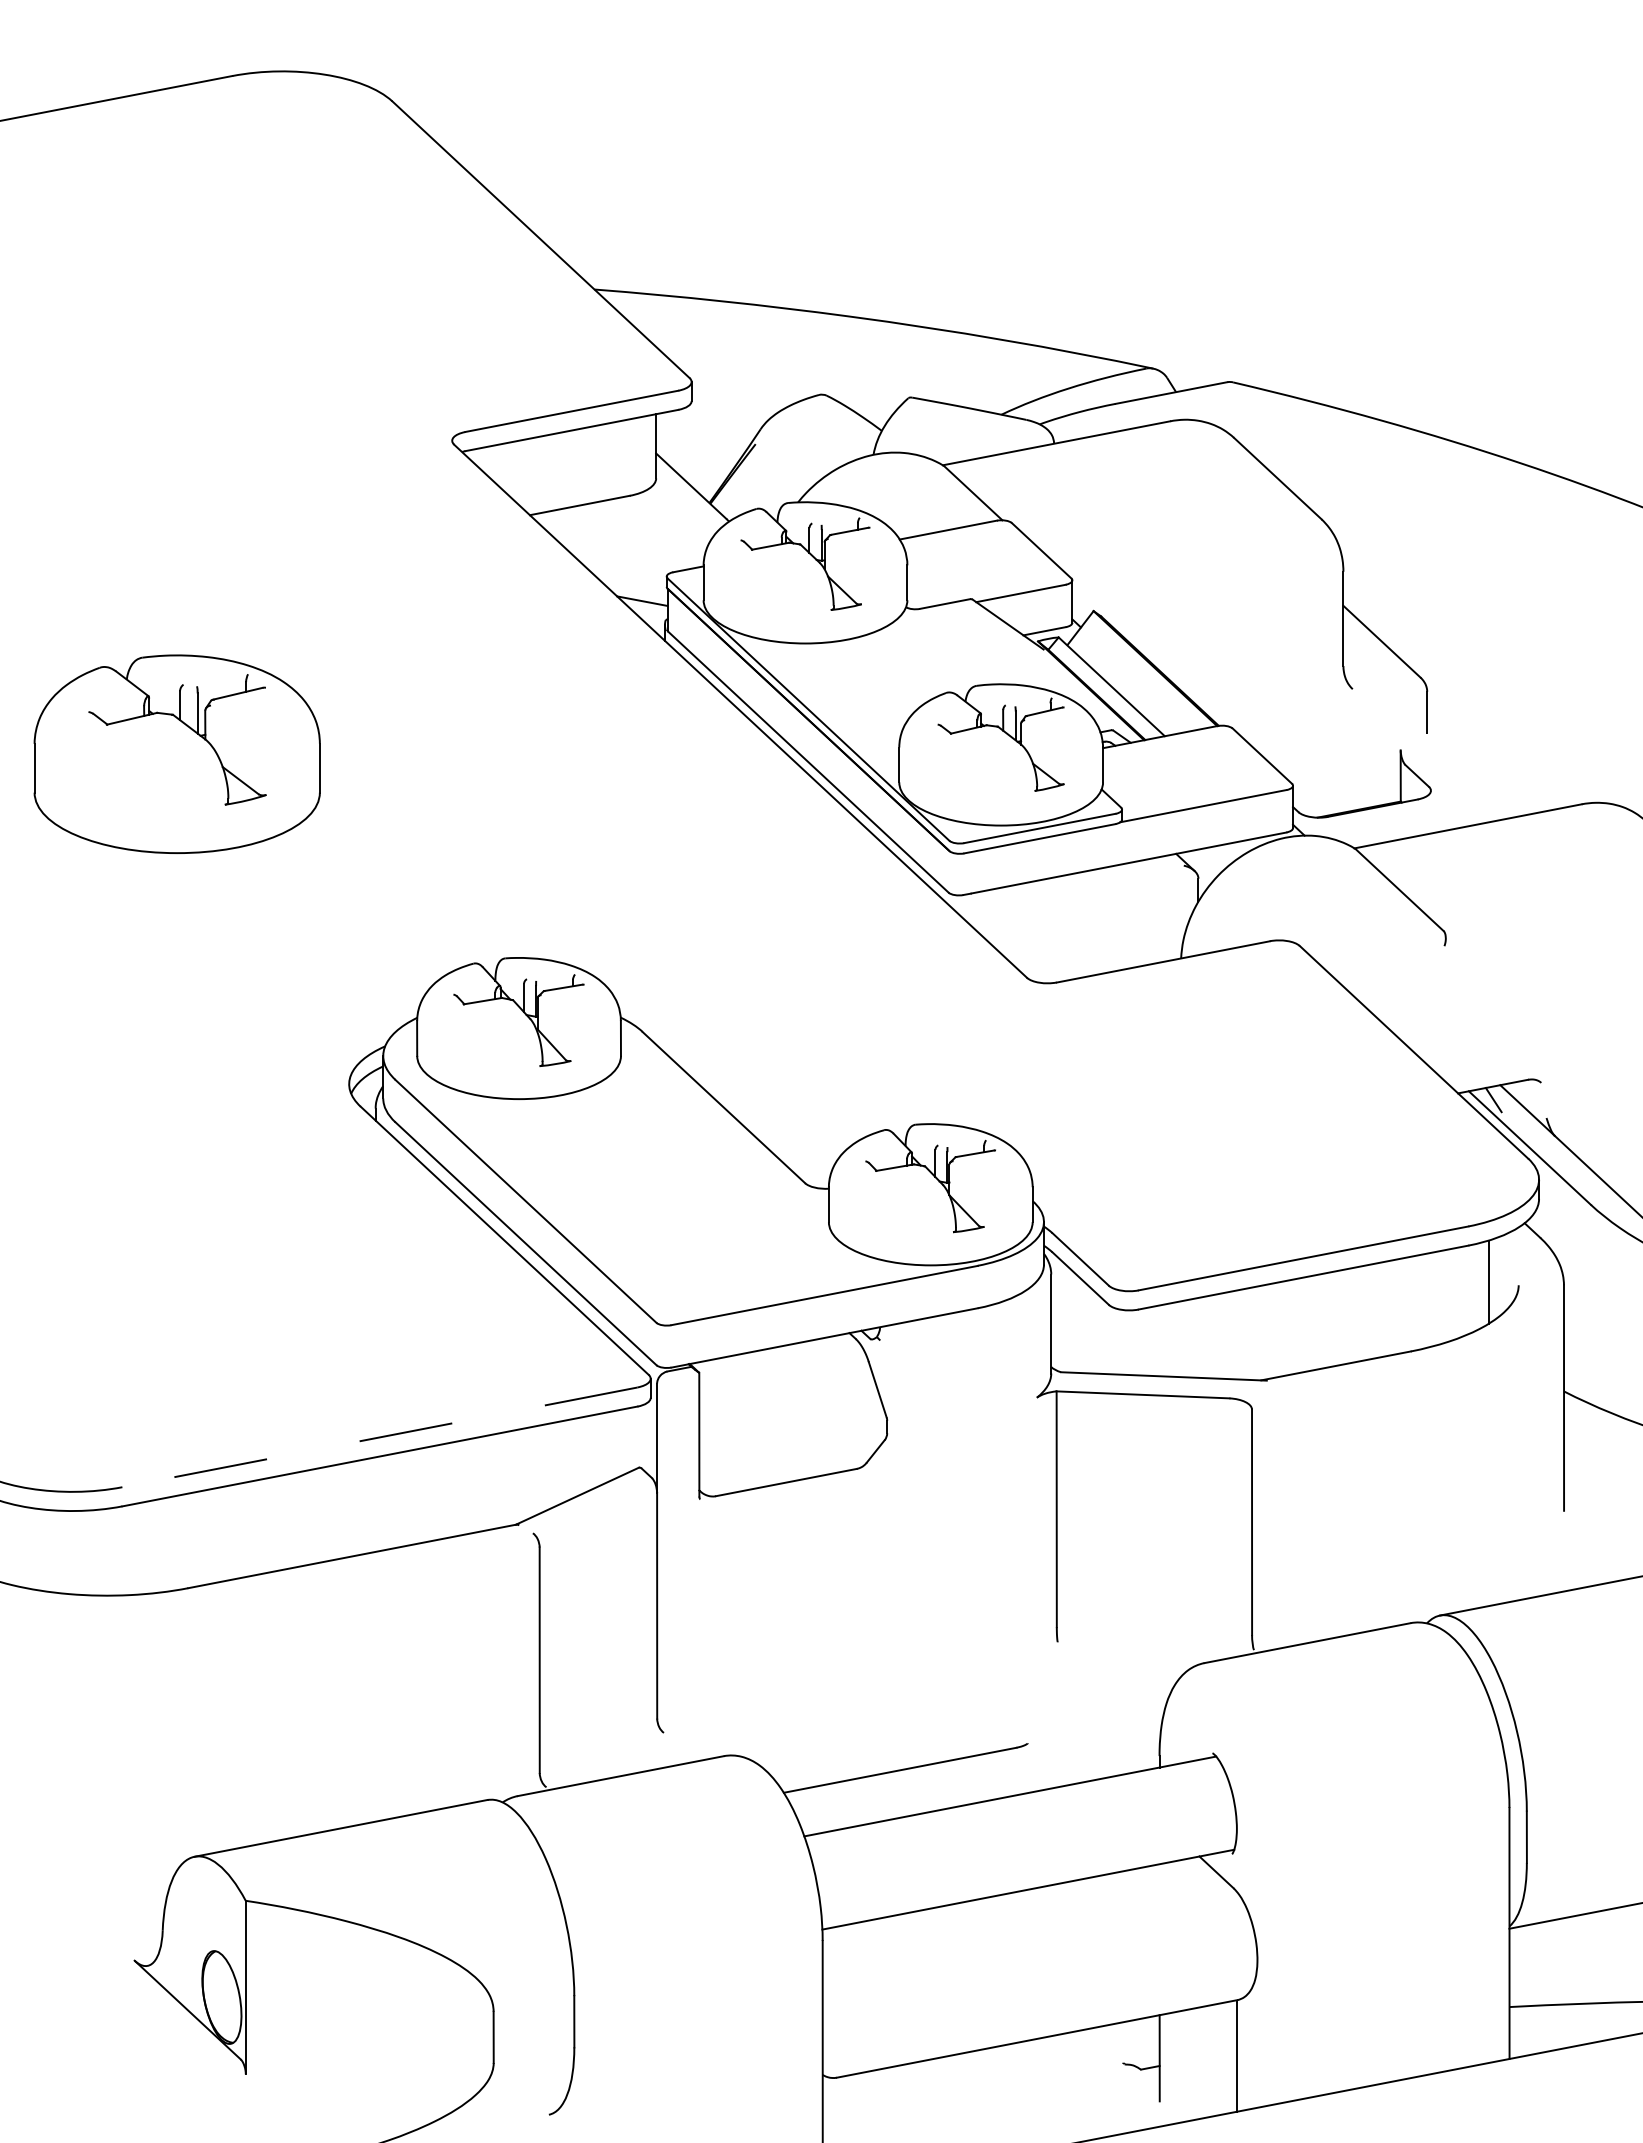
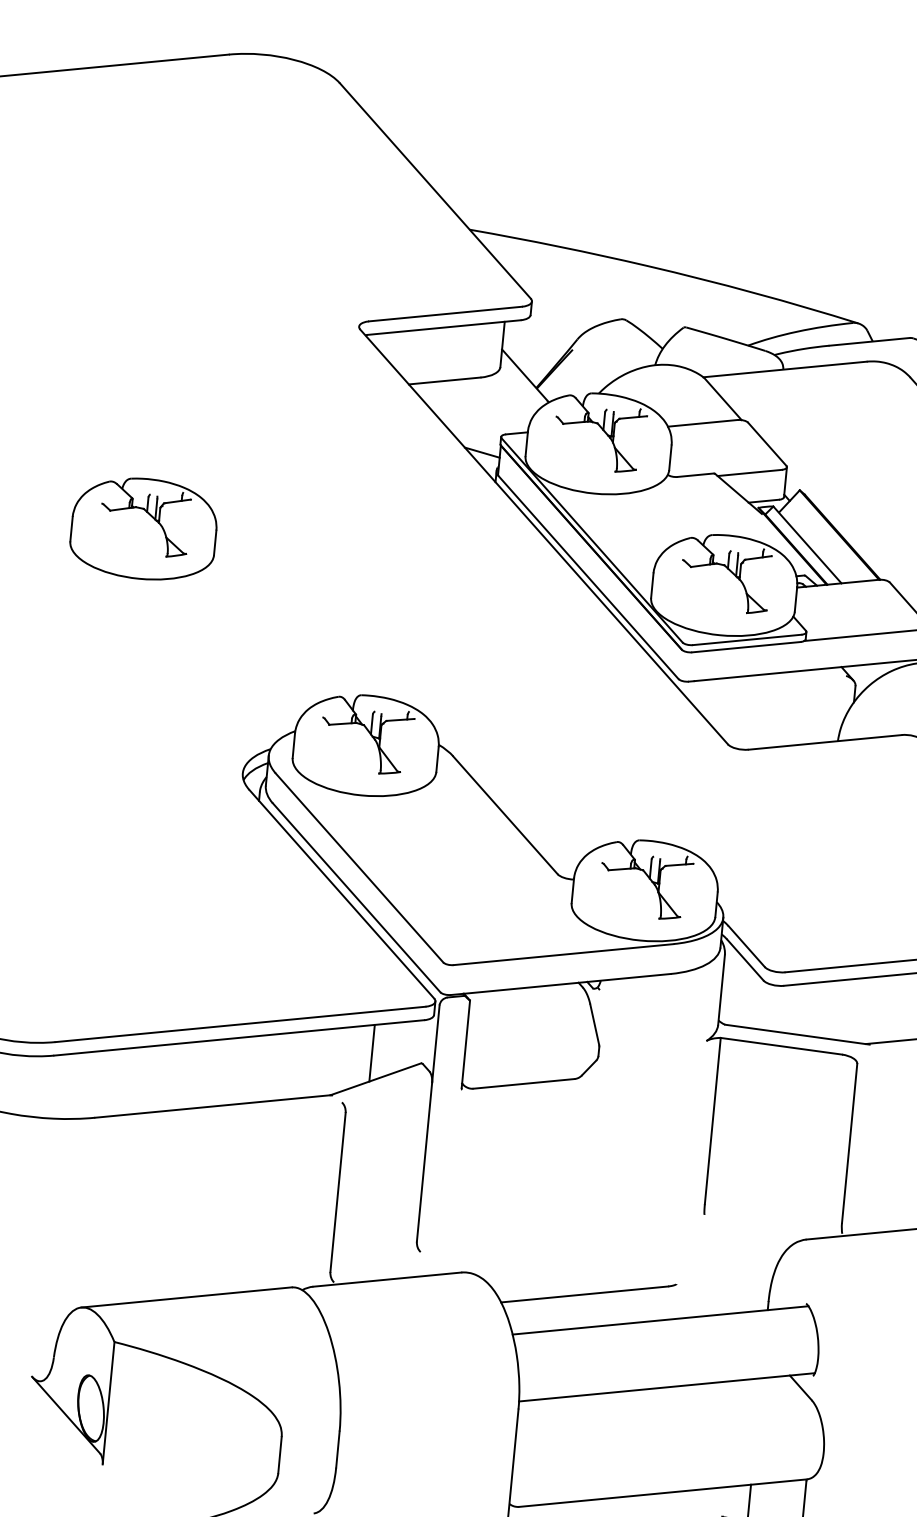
part: (177, 753) -> (144, 528), size x0.71
line: (379, 1437) -> (240, 1024), dashed -> solid
line: (568, 1459) -> (371, 1052), added

